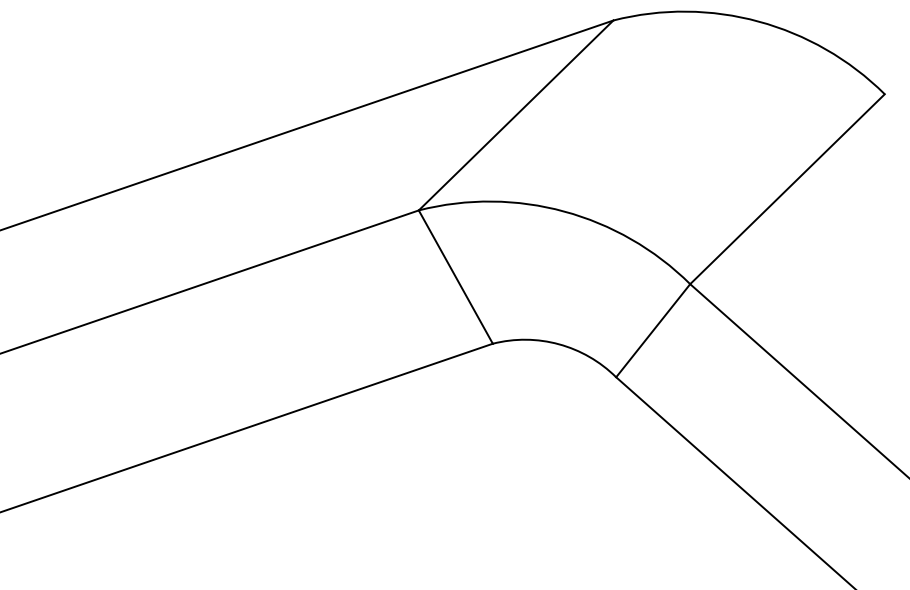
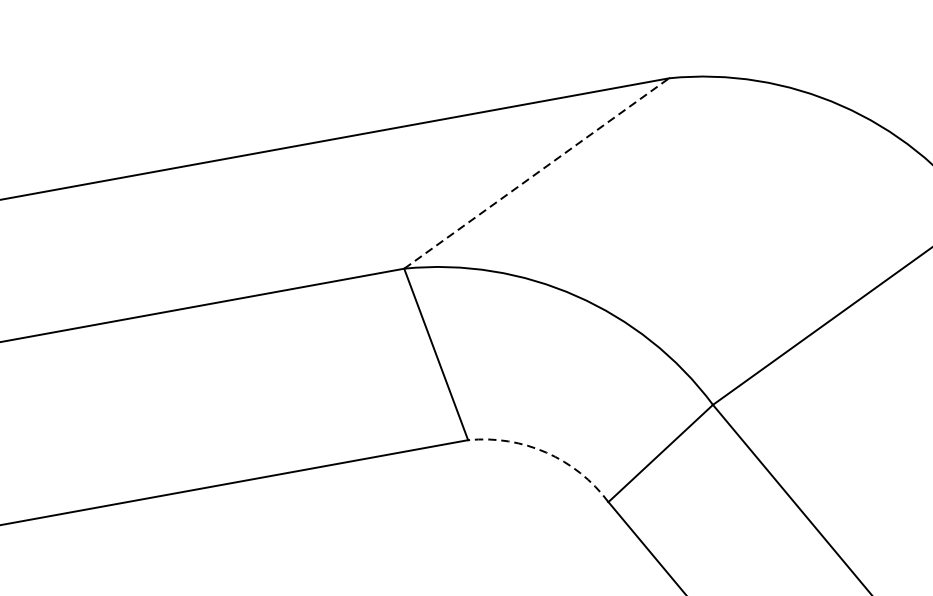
line: (516, 115) -> (537, 173), solid -> dashed
arc: (558, 344) -> (545, 452), solid -> dashed

